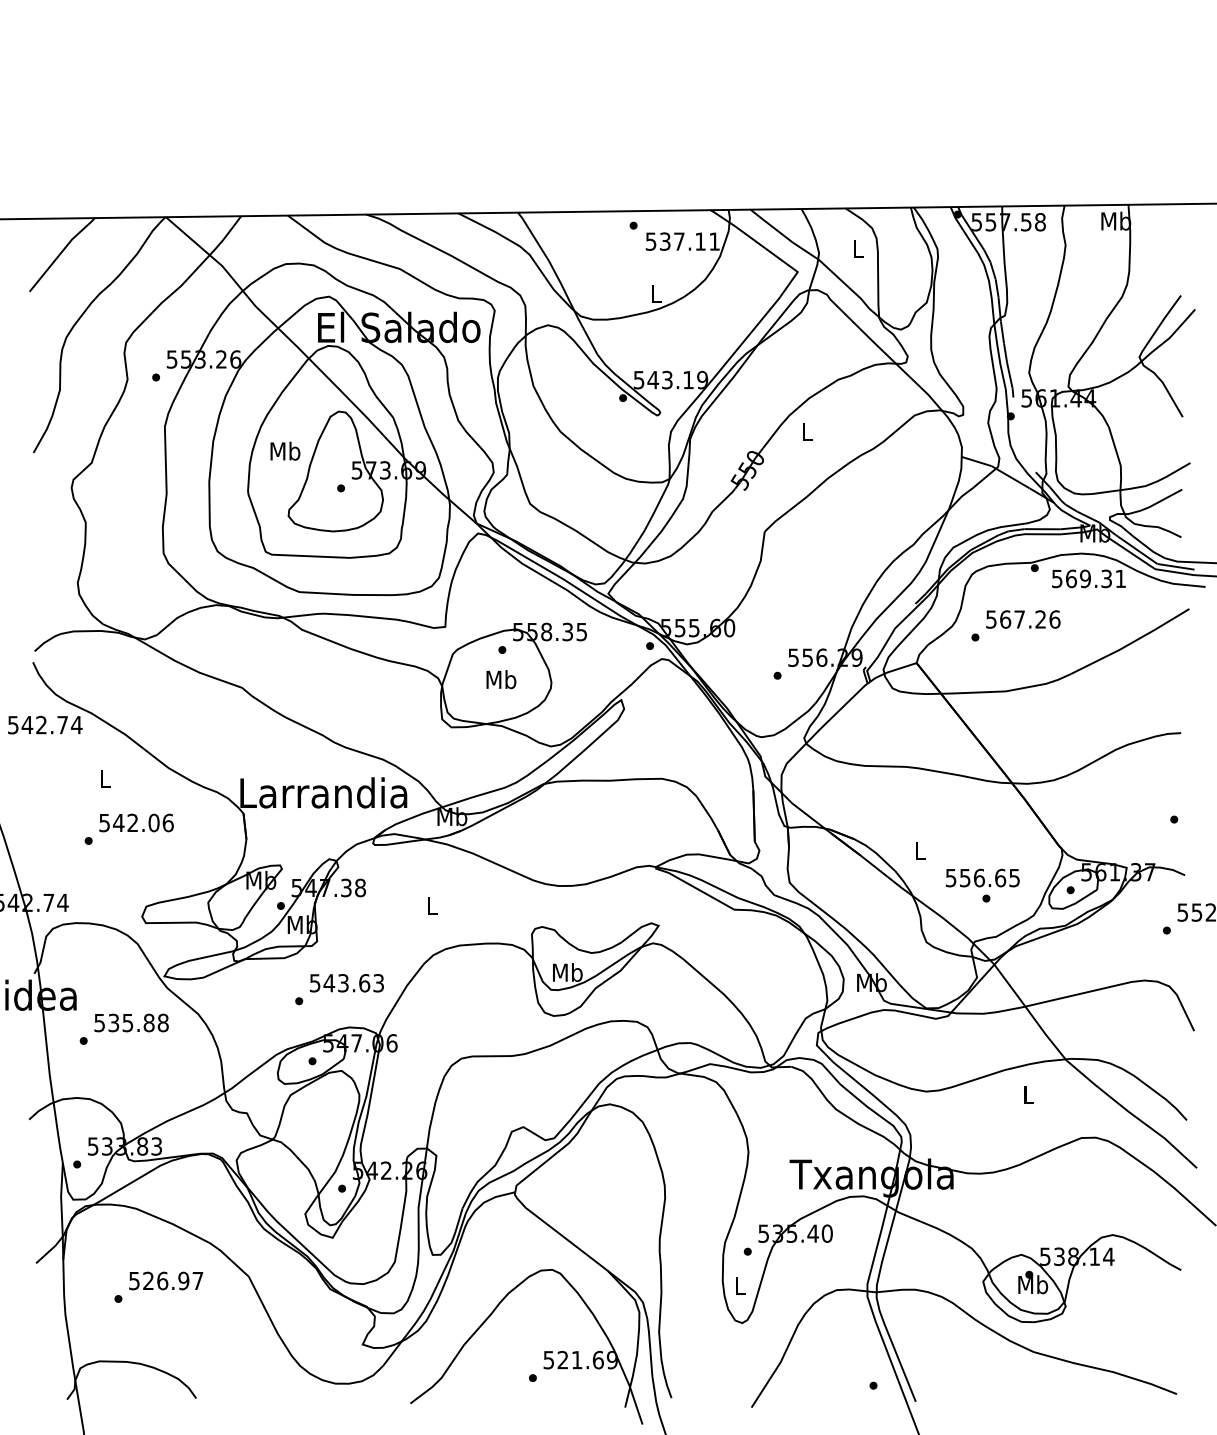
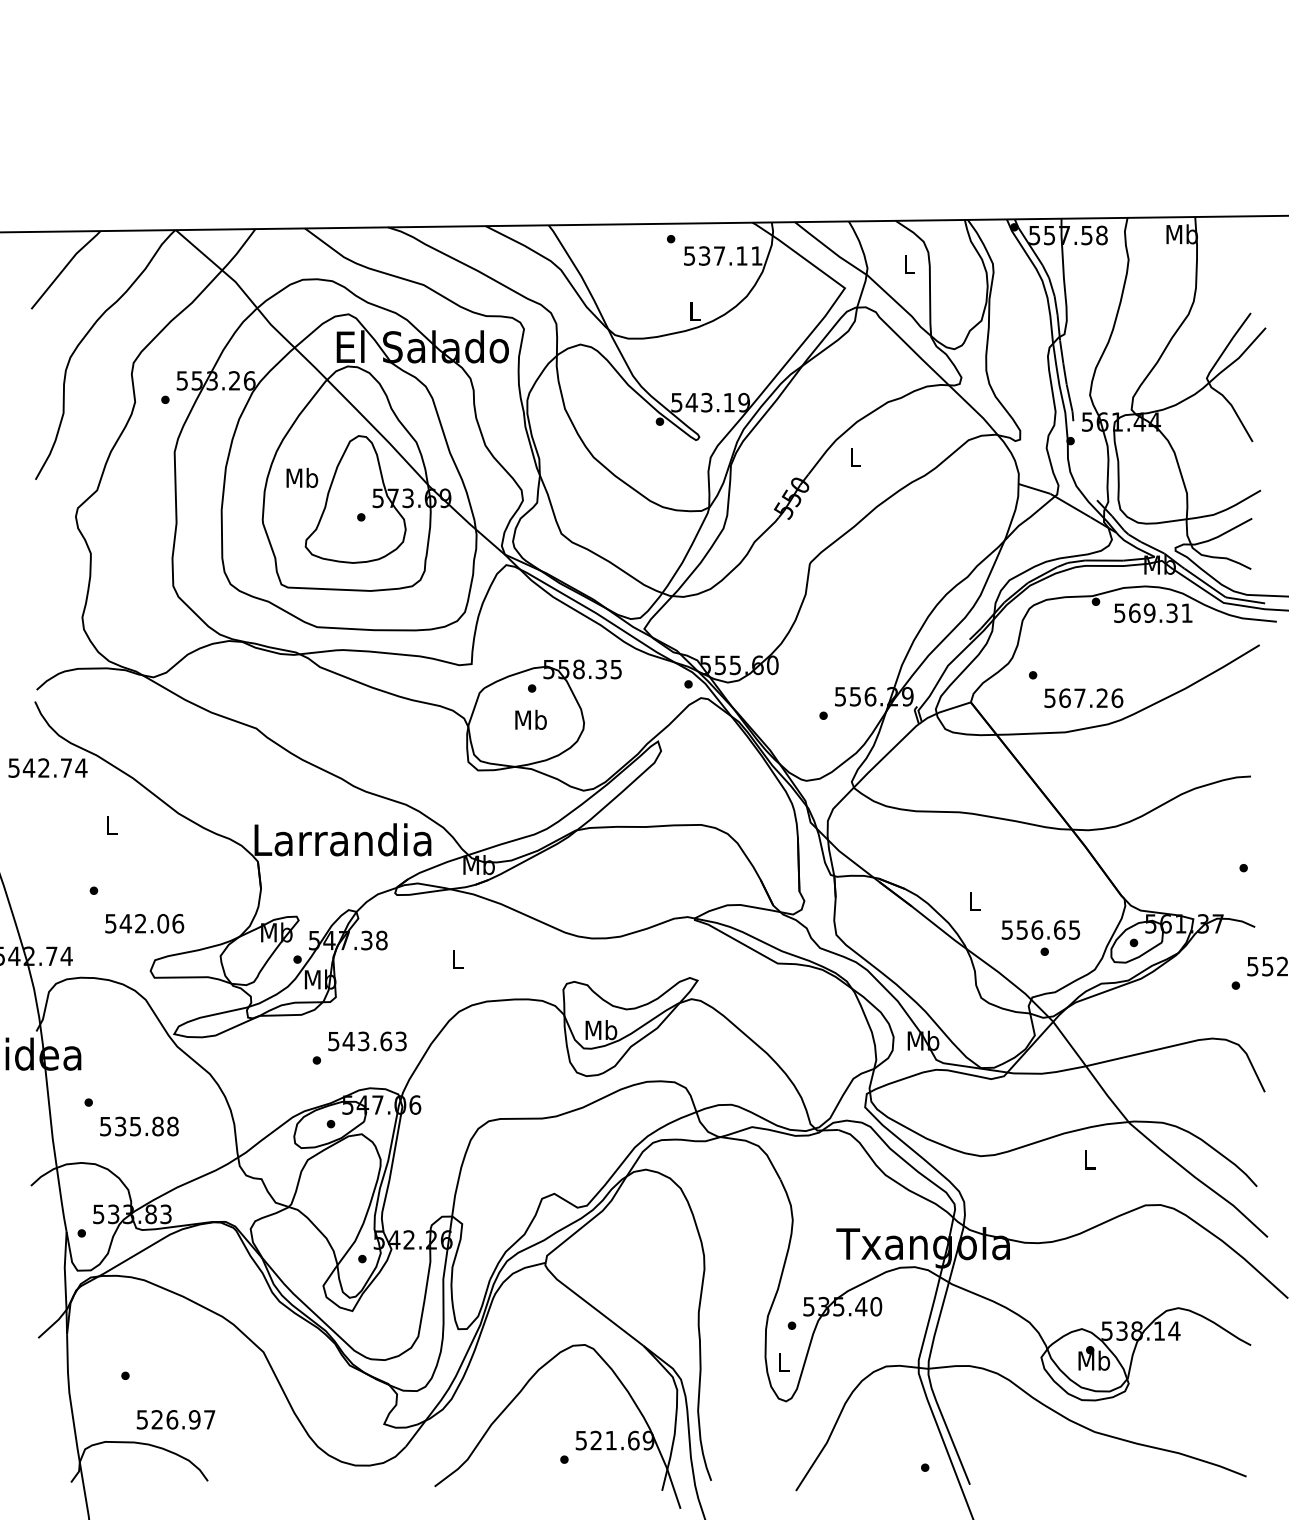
text: (1023, 619) -> (1083, 698), moved
text: (136, 822) -> (144, 923), moved
text: (131, 1022) -> (139, 1126), moved
text: (165, 1280) -> (175, 1419), moved

